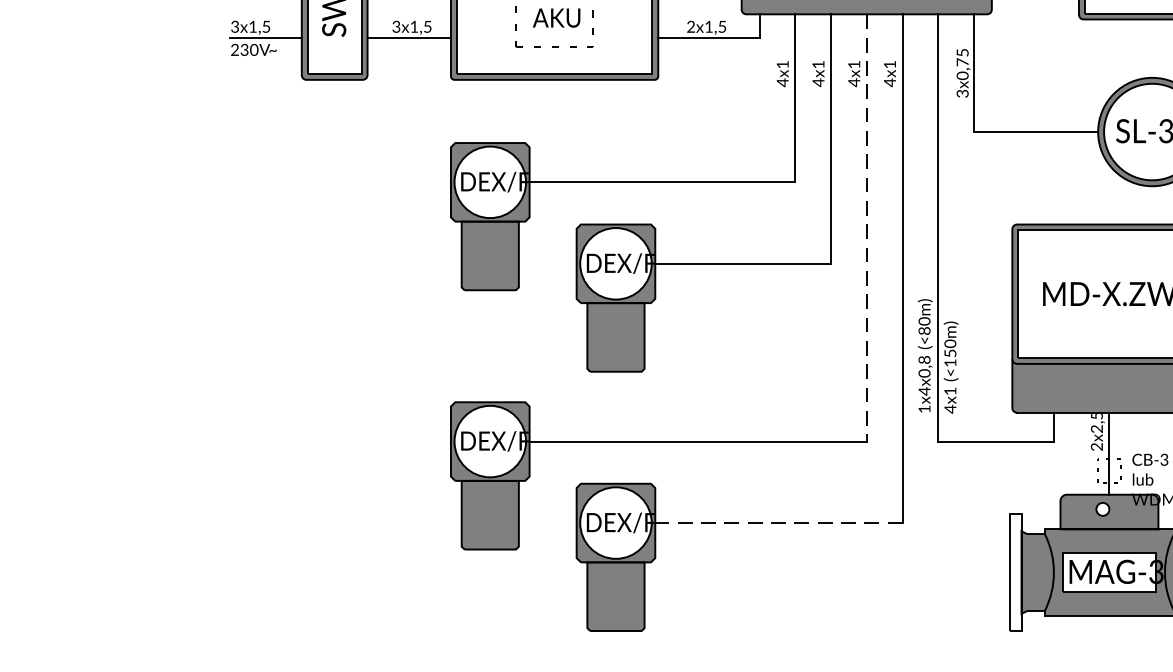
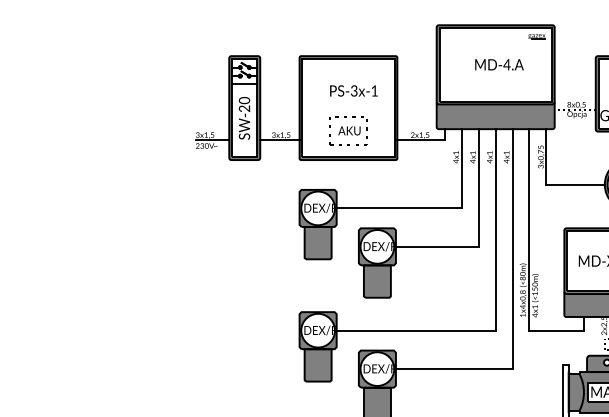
line: (866, 227) -> (495, 229), dashed -> solid
line: (777, 523) -> (453, 369), dashed -> solid

